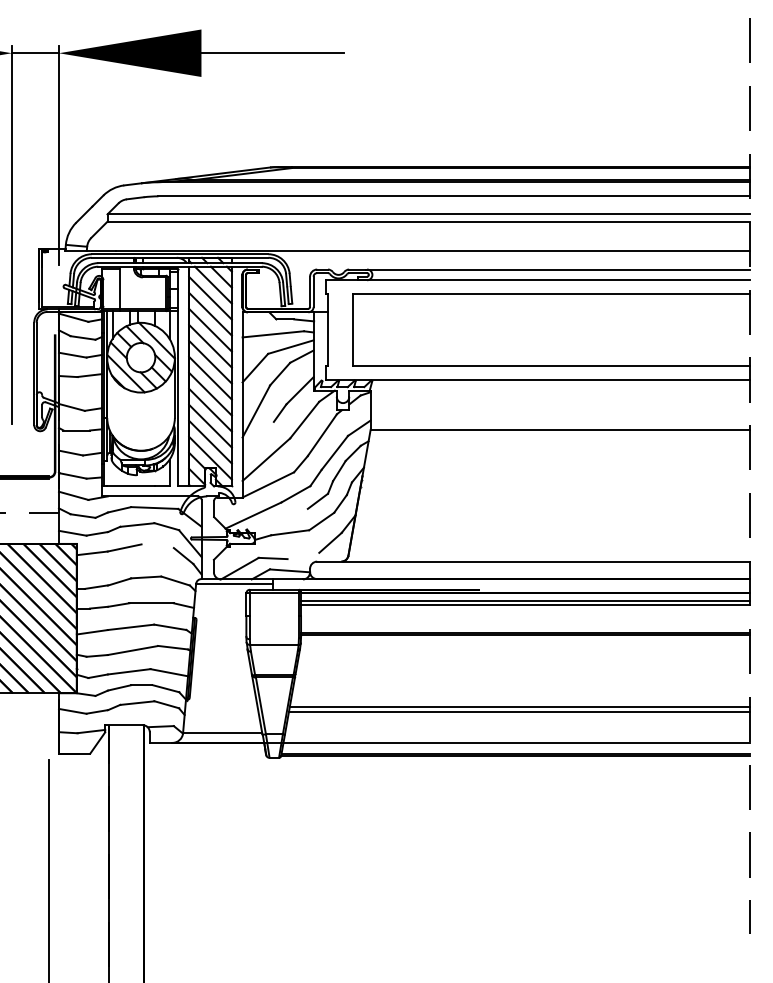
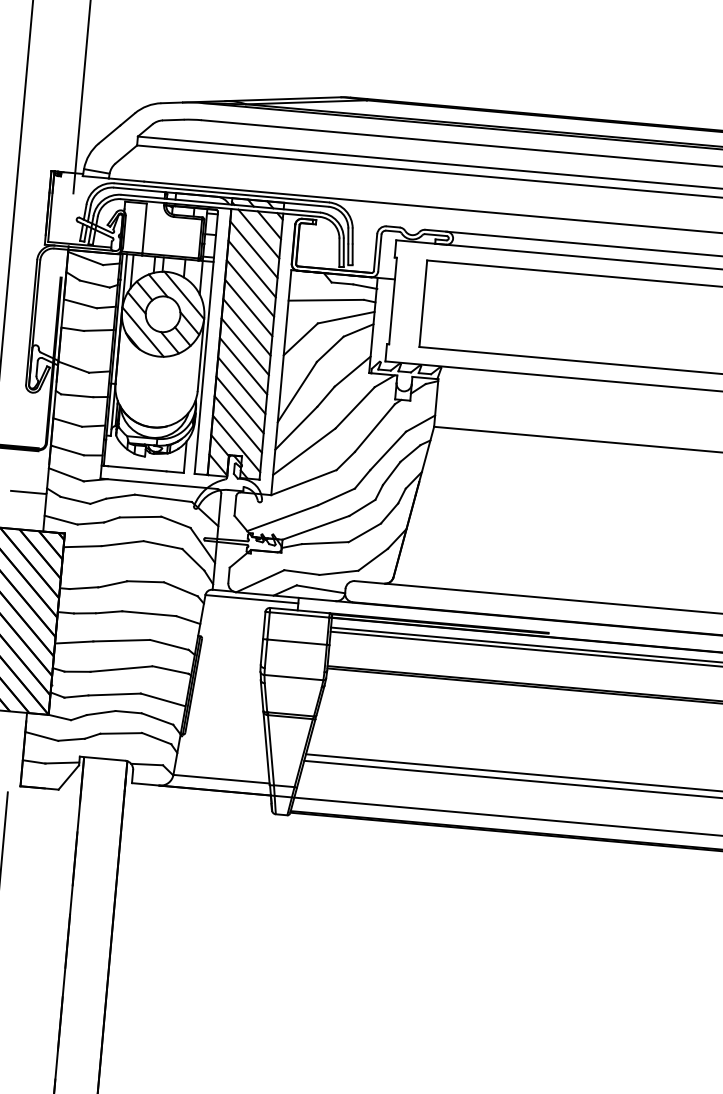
line: (257, 441) -> (295, 428), added
line: (281, 520) -> (316, 527), added
line: (157, 546) -> (162, 545), added
line: (303, 555) -> (338, 572), added
line: (273, 615) -> (296, 641), added

